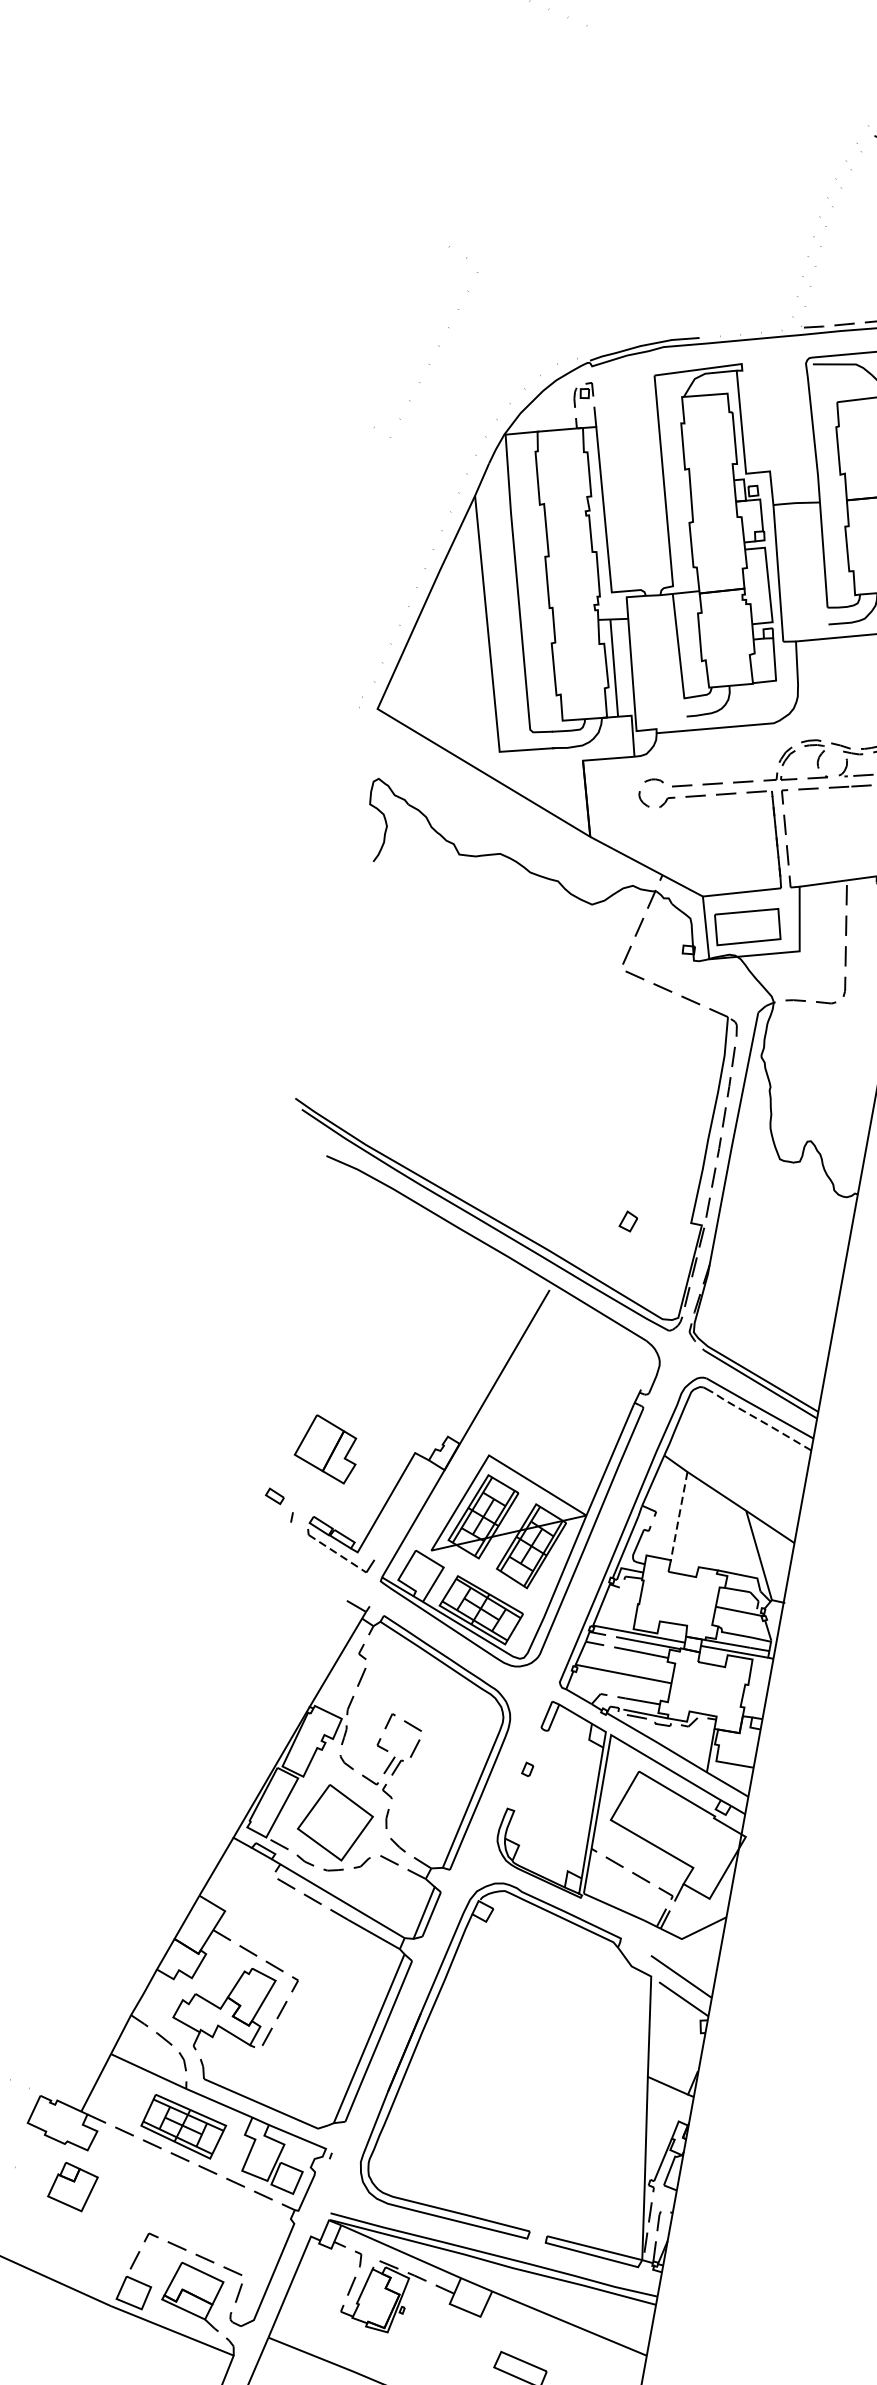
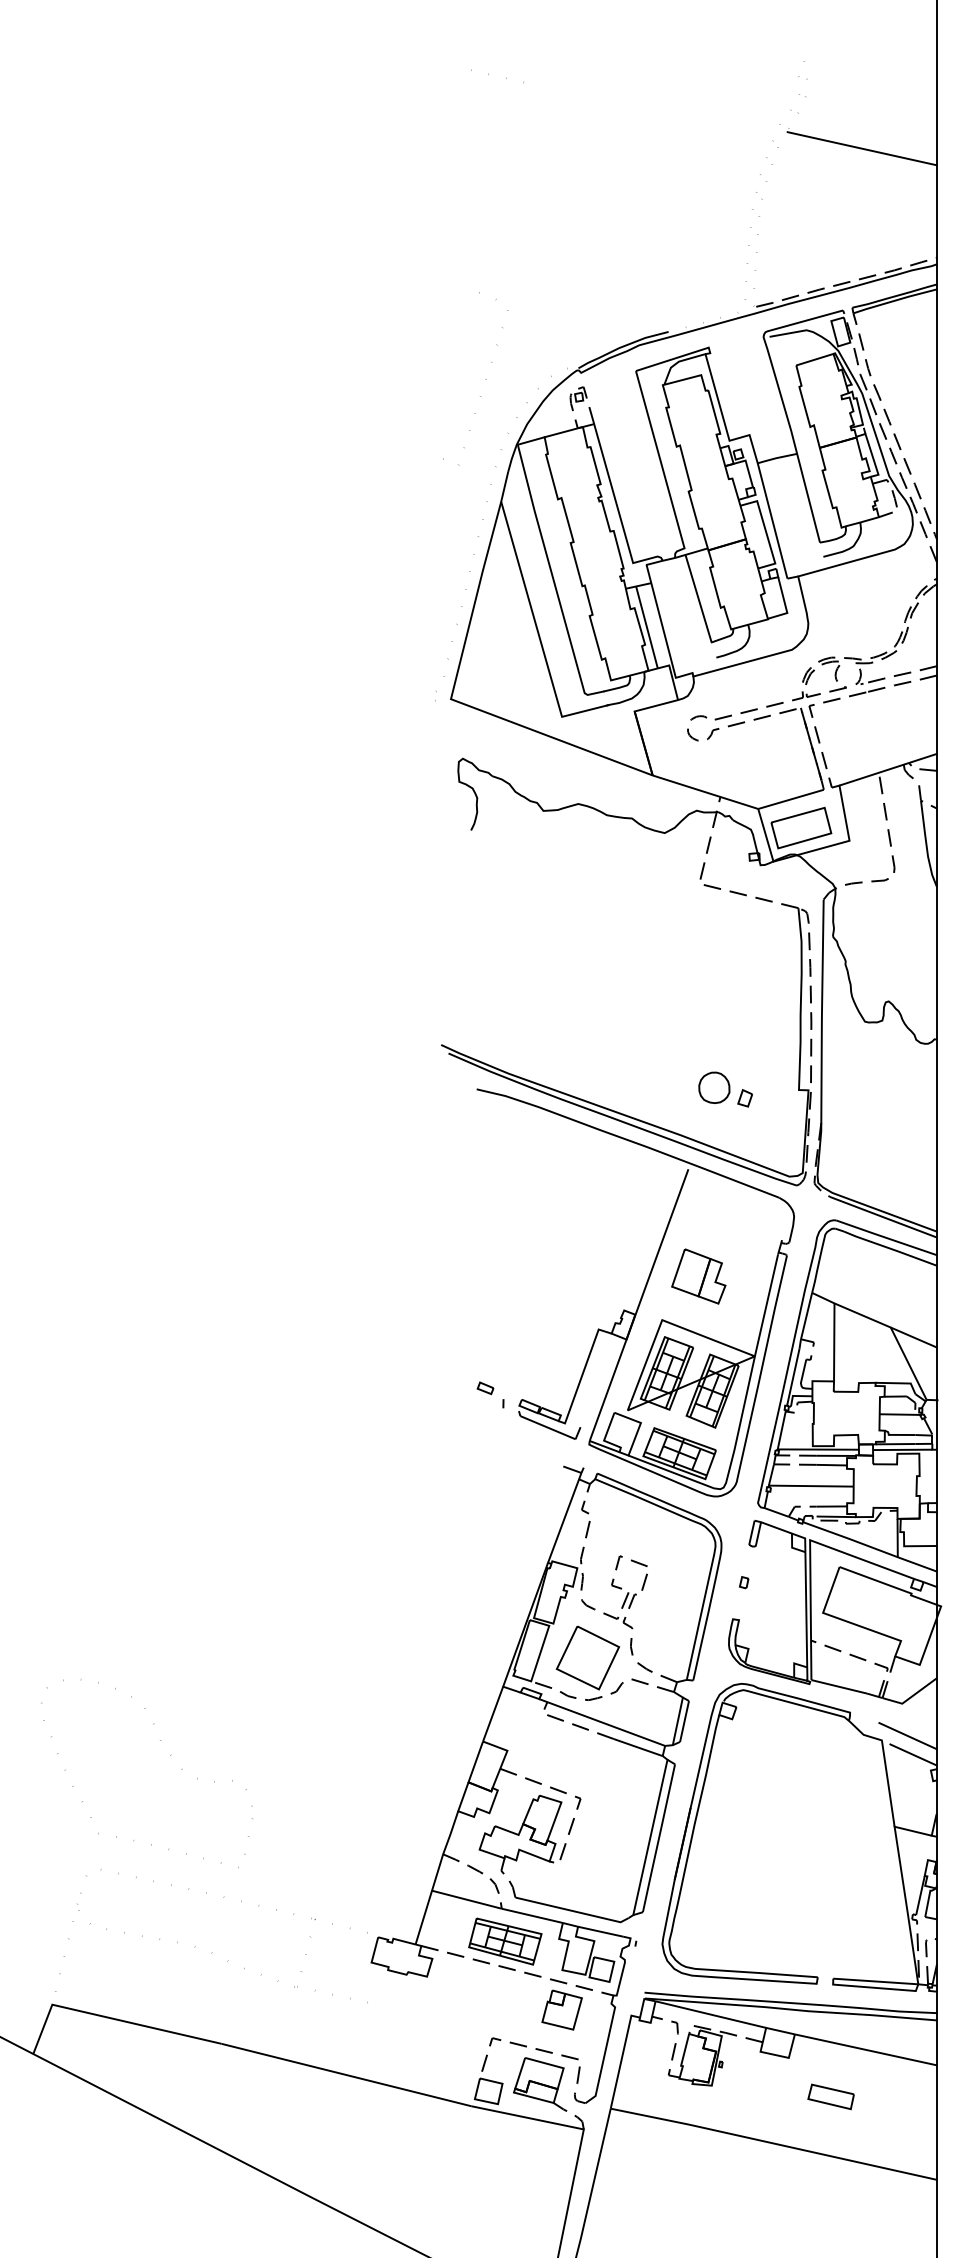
curve: (438, 346) -> (485, 379), moved
part: (596, 1202) -> (714, 1087), added
line: (762, 1421) -> (890, 1248), dashed -> solid
part: (326, 1448) -> (698, 1276), moved
line: (679, 1516) -> (834, 1342), dashed -> solid
line: (337, 1553) -> (547, 1427), dashed -> solid
part: (72, 2186) -> (561, 2009), moved

